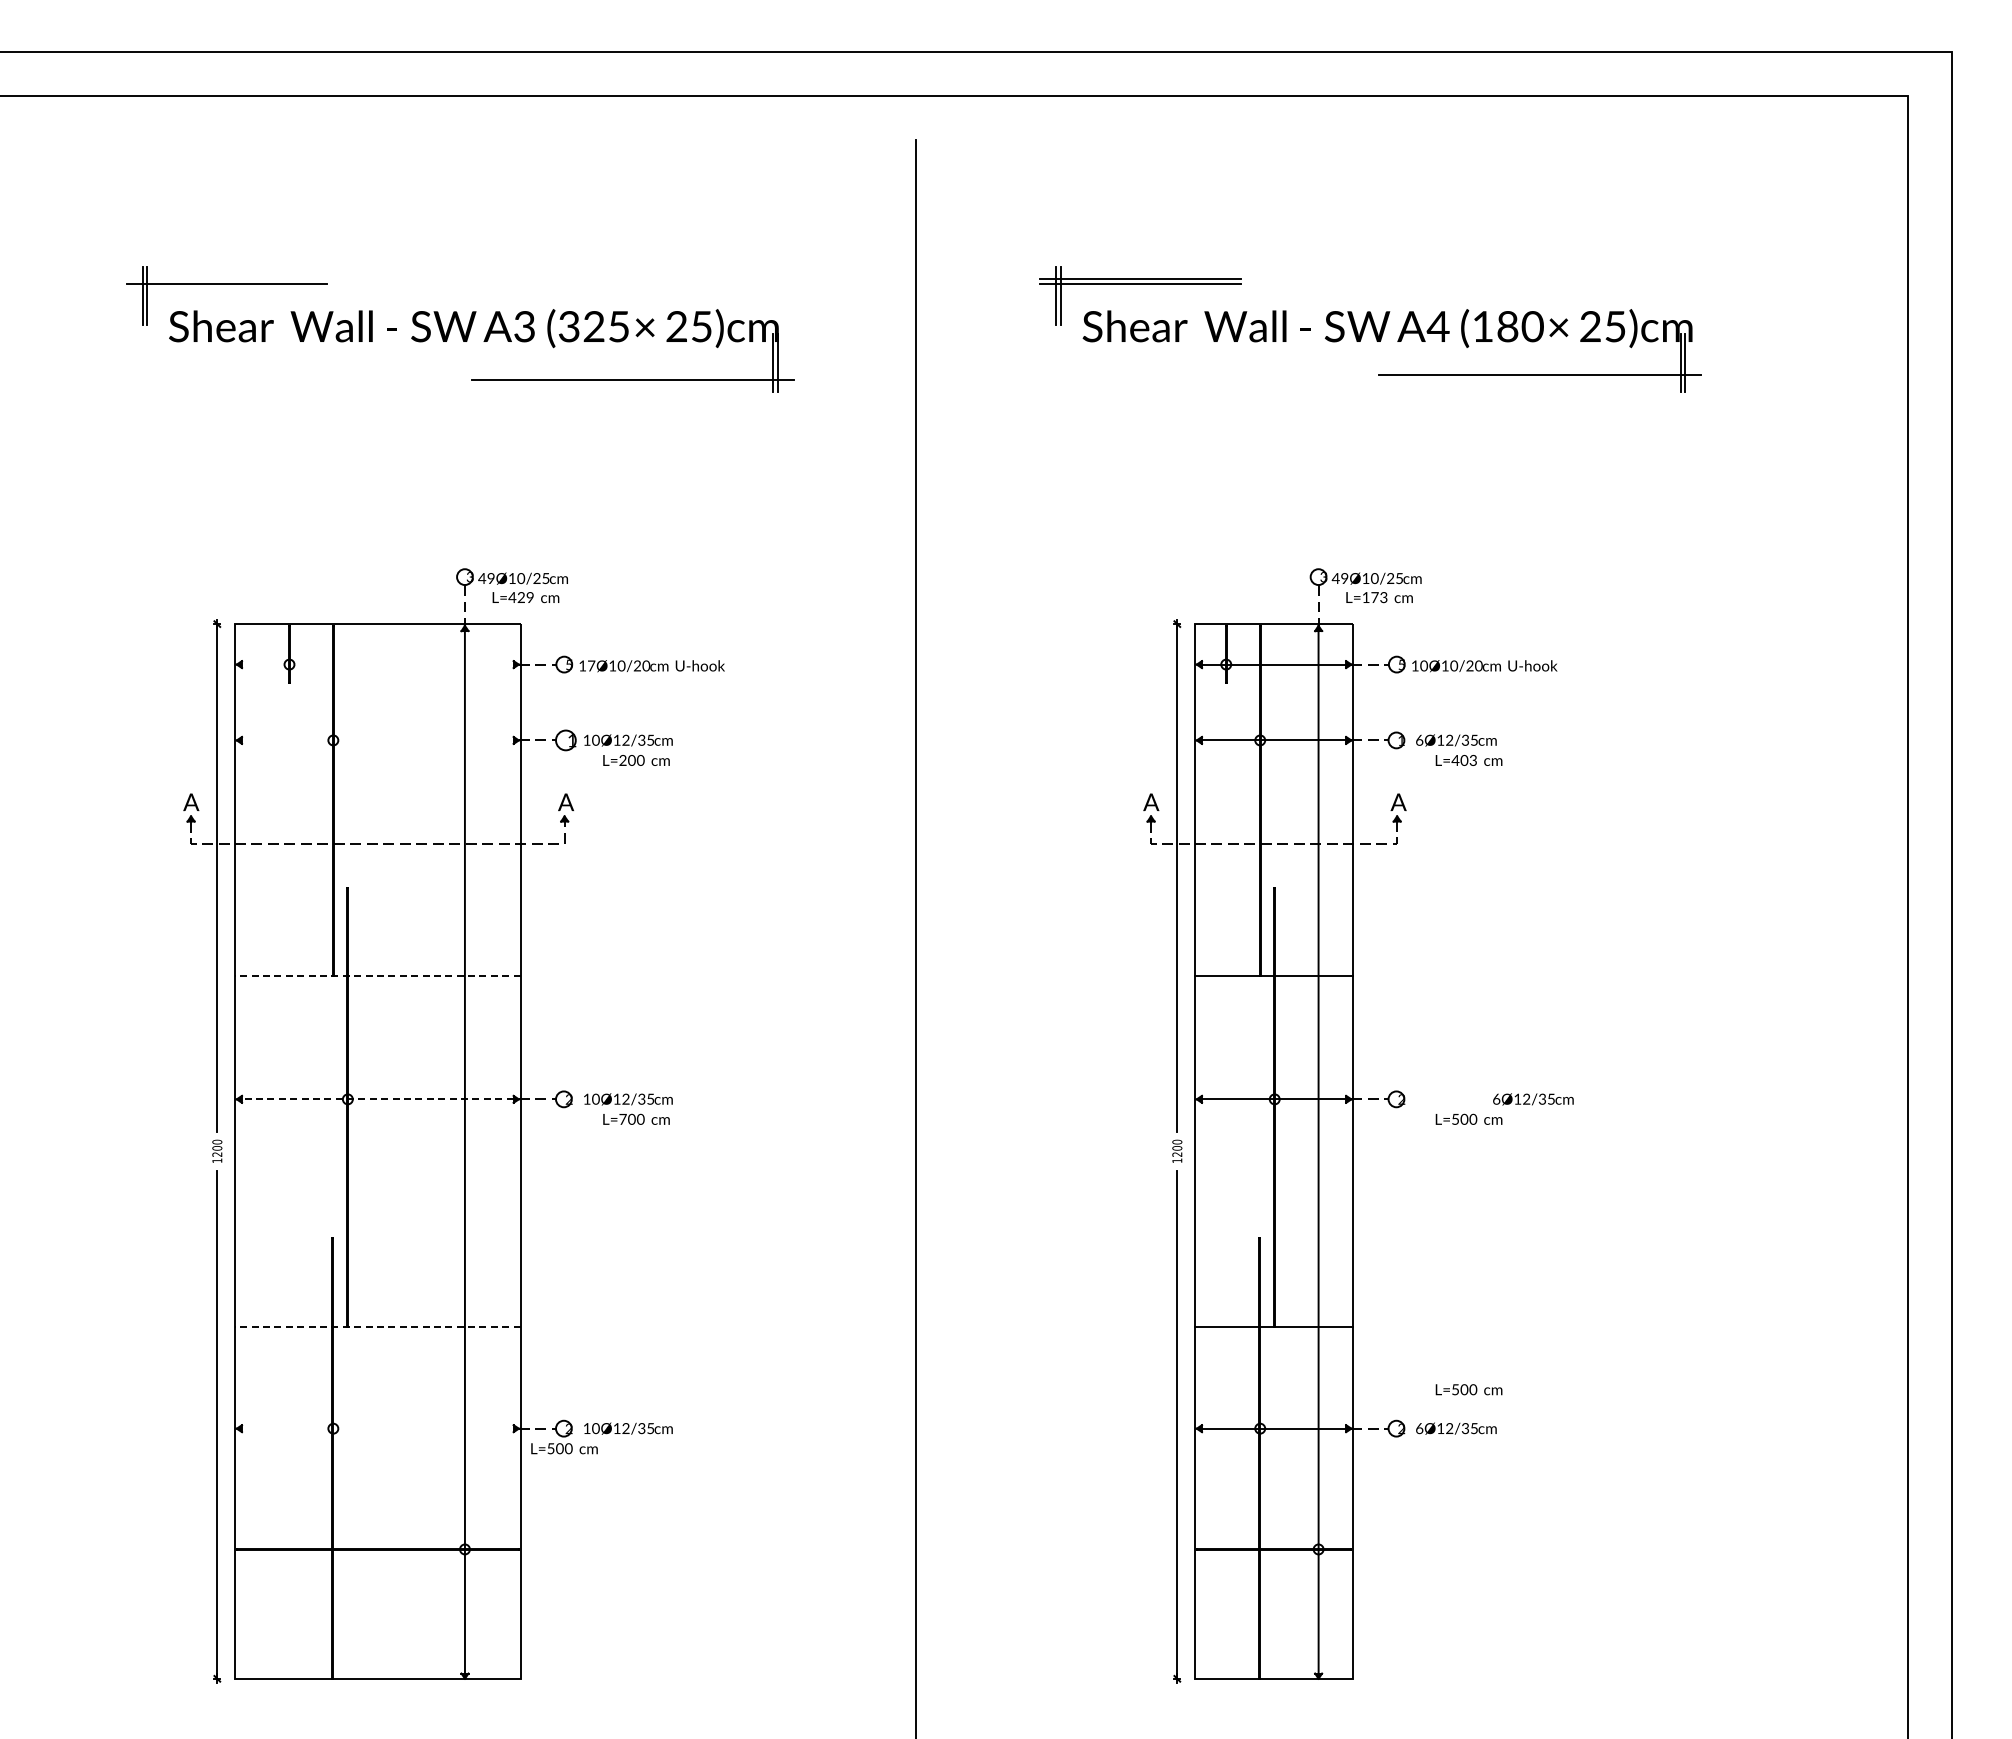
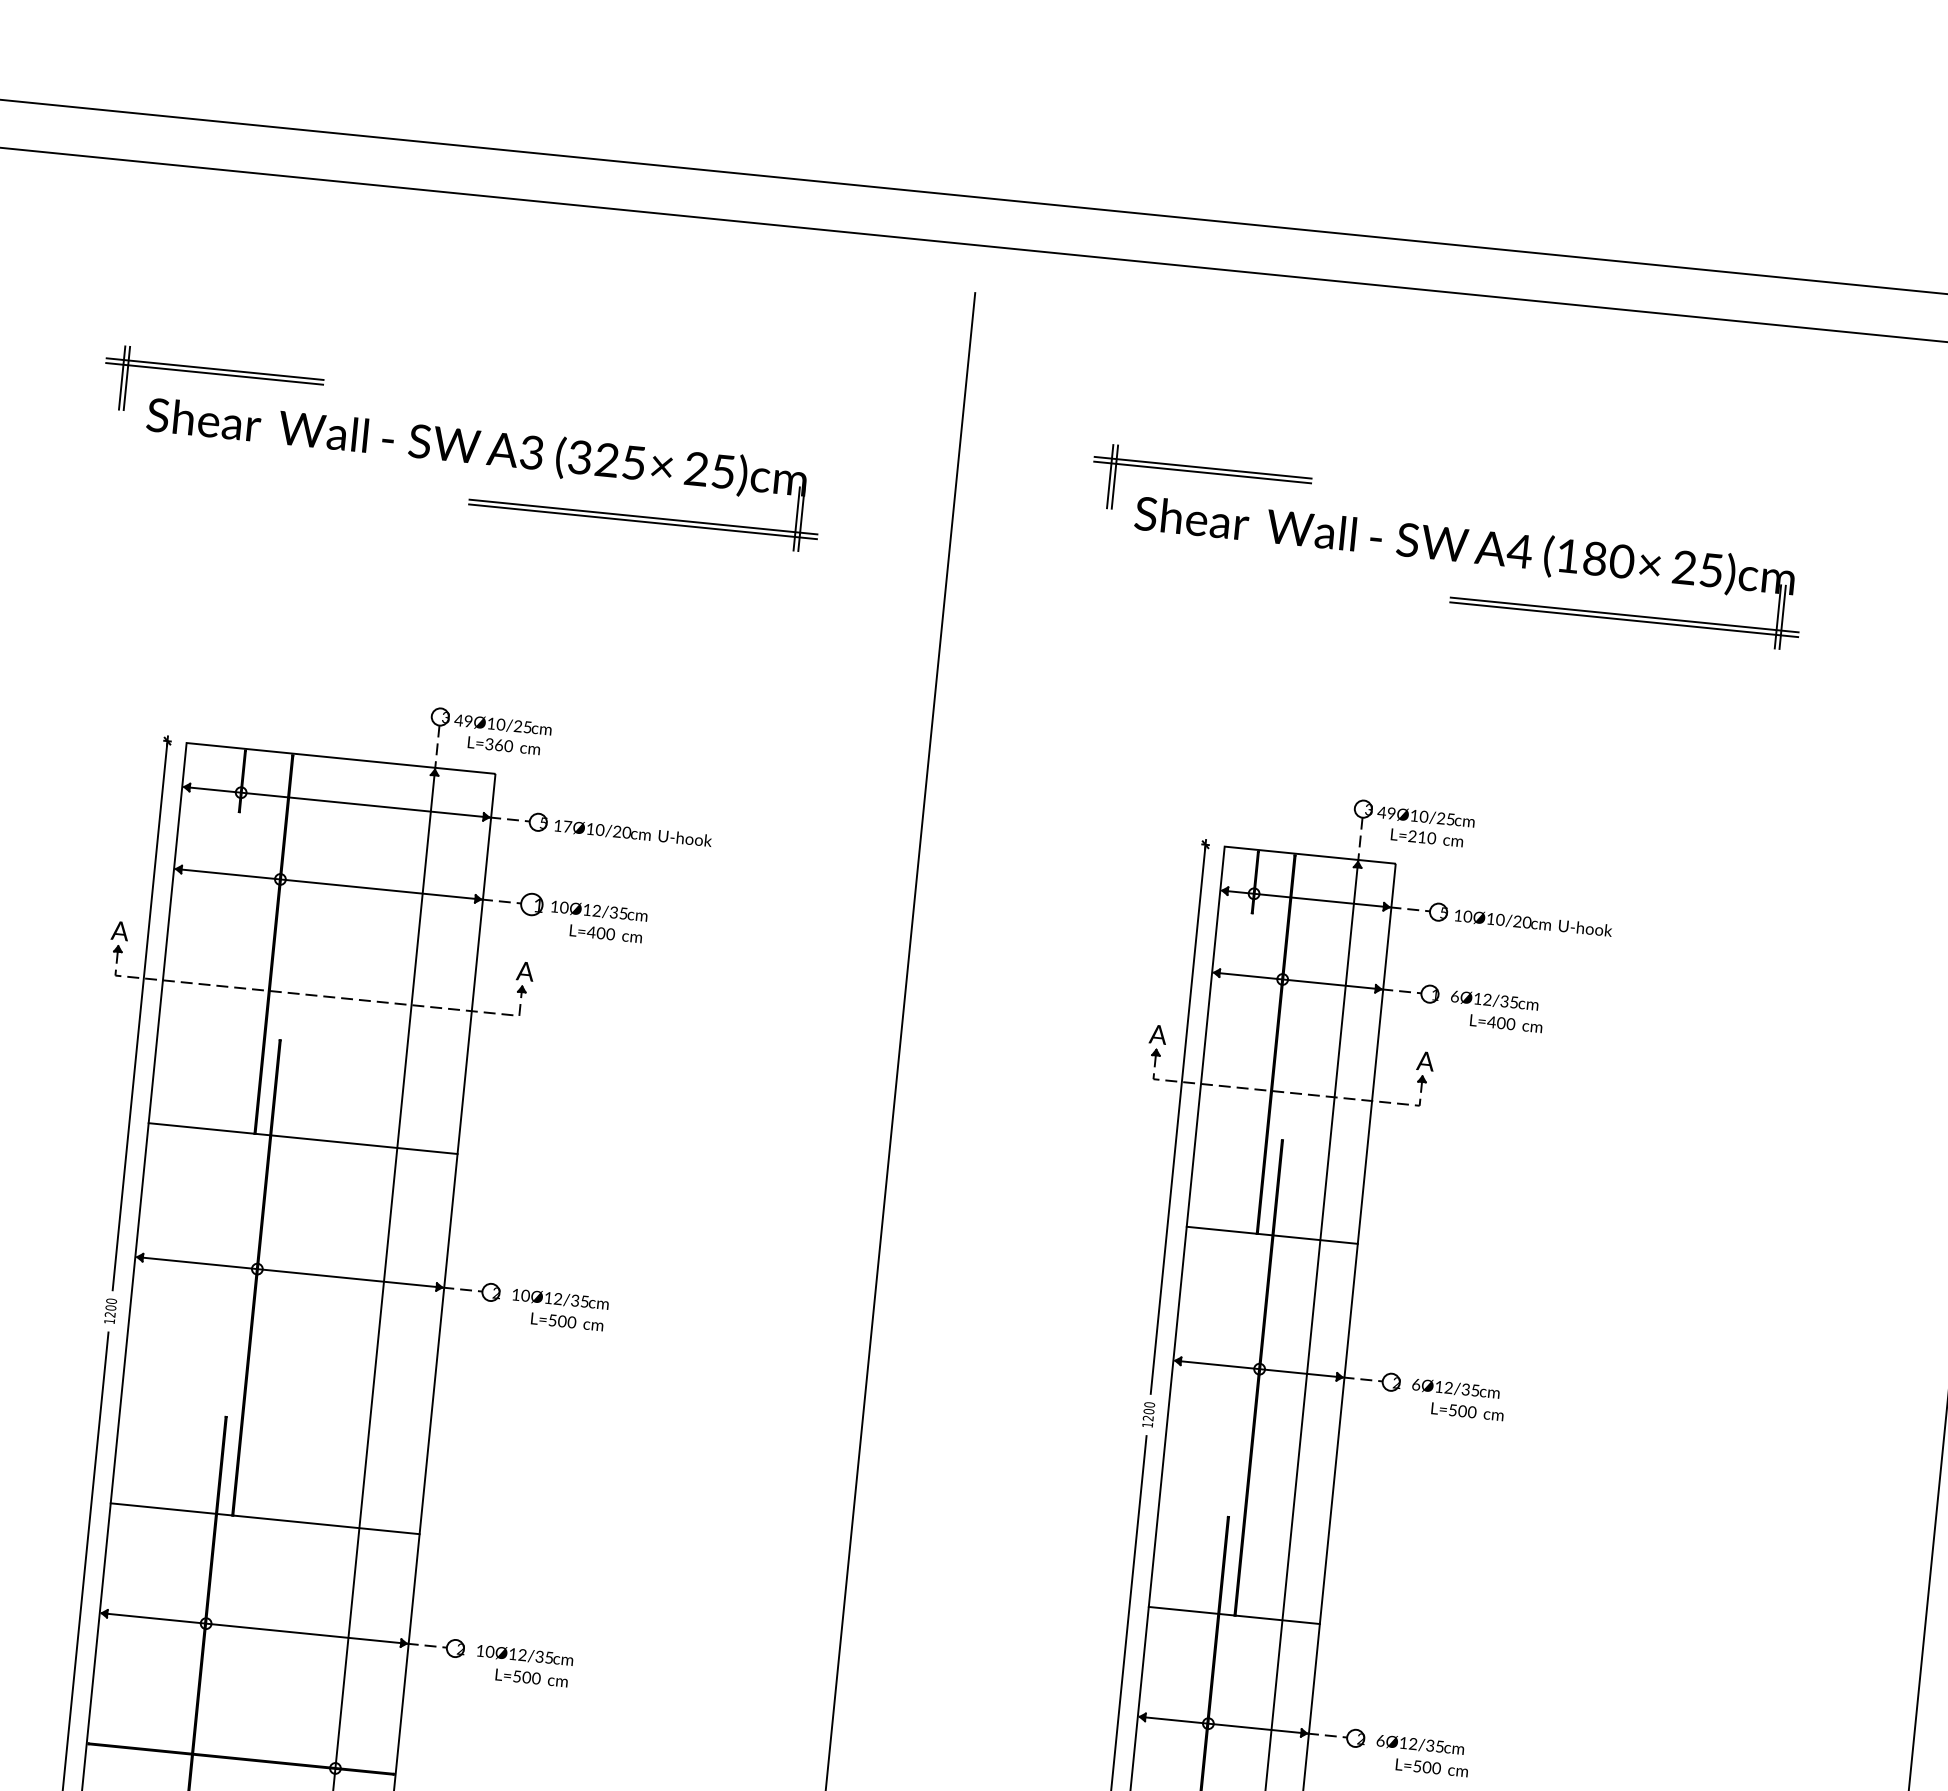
line: (226, 279) -> (214, 369), added
line: (632, 375) -> (643, 517), added
line: (1539, 379) -> (1623, 619), added
text: (521, 597) -> (499, 745), L=429 -> L=360
text: (1374, 597) -> (1421, 837), L=173 -> L=210
line: (377, 664) -> (336, 802), added
line: (377, 740) -> (328, 884), added
text: (622, 759) -> (591, 931), L=200 -> L=400
text: (1473, 760) -> (1511, 1024), L=403 -> L=400
line: (377, 975) -> (302, 1138), dashed -> solid
line: (377, 1099) -> (289, 1272), dashed -> solid
text: (1533, 1099) -> (1456, 1388), moved
text: (622, 1119) -> (552, 1320), L=700 -> L=500
line: (377, 1327) -> (264, 1519), dashed -> solid
text: (1468, 1389) -> (1431, 1767), moved
line: (377, 1428) -> (253, 1628), added
text: (564, 1448) -> (531, 1677), moved

